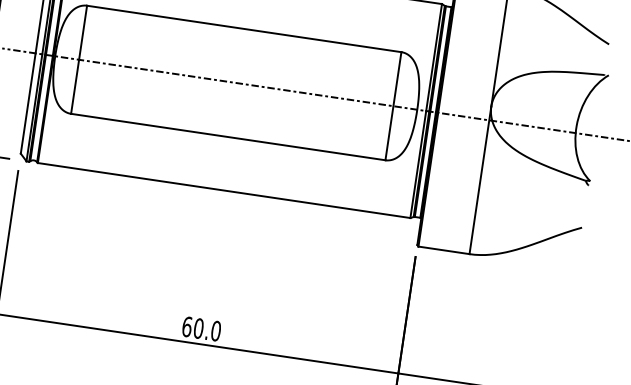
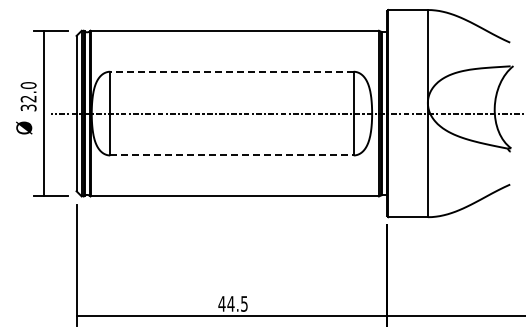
line: (243, 28) -> (231, 71), solid -> dashed
line: (227, 137) -> (231, 155), solid -> dashed
text: (200, 328) -> (232, 303), 60.0 -> 44.5

